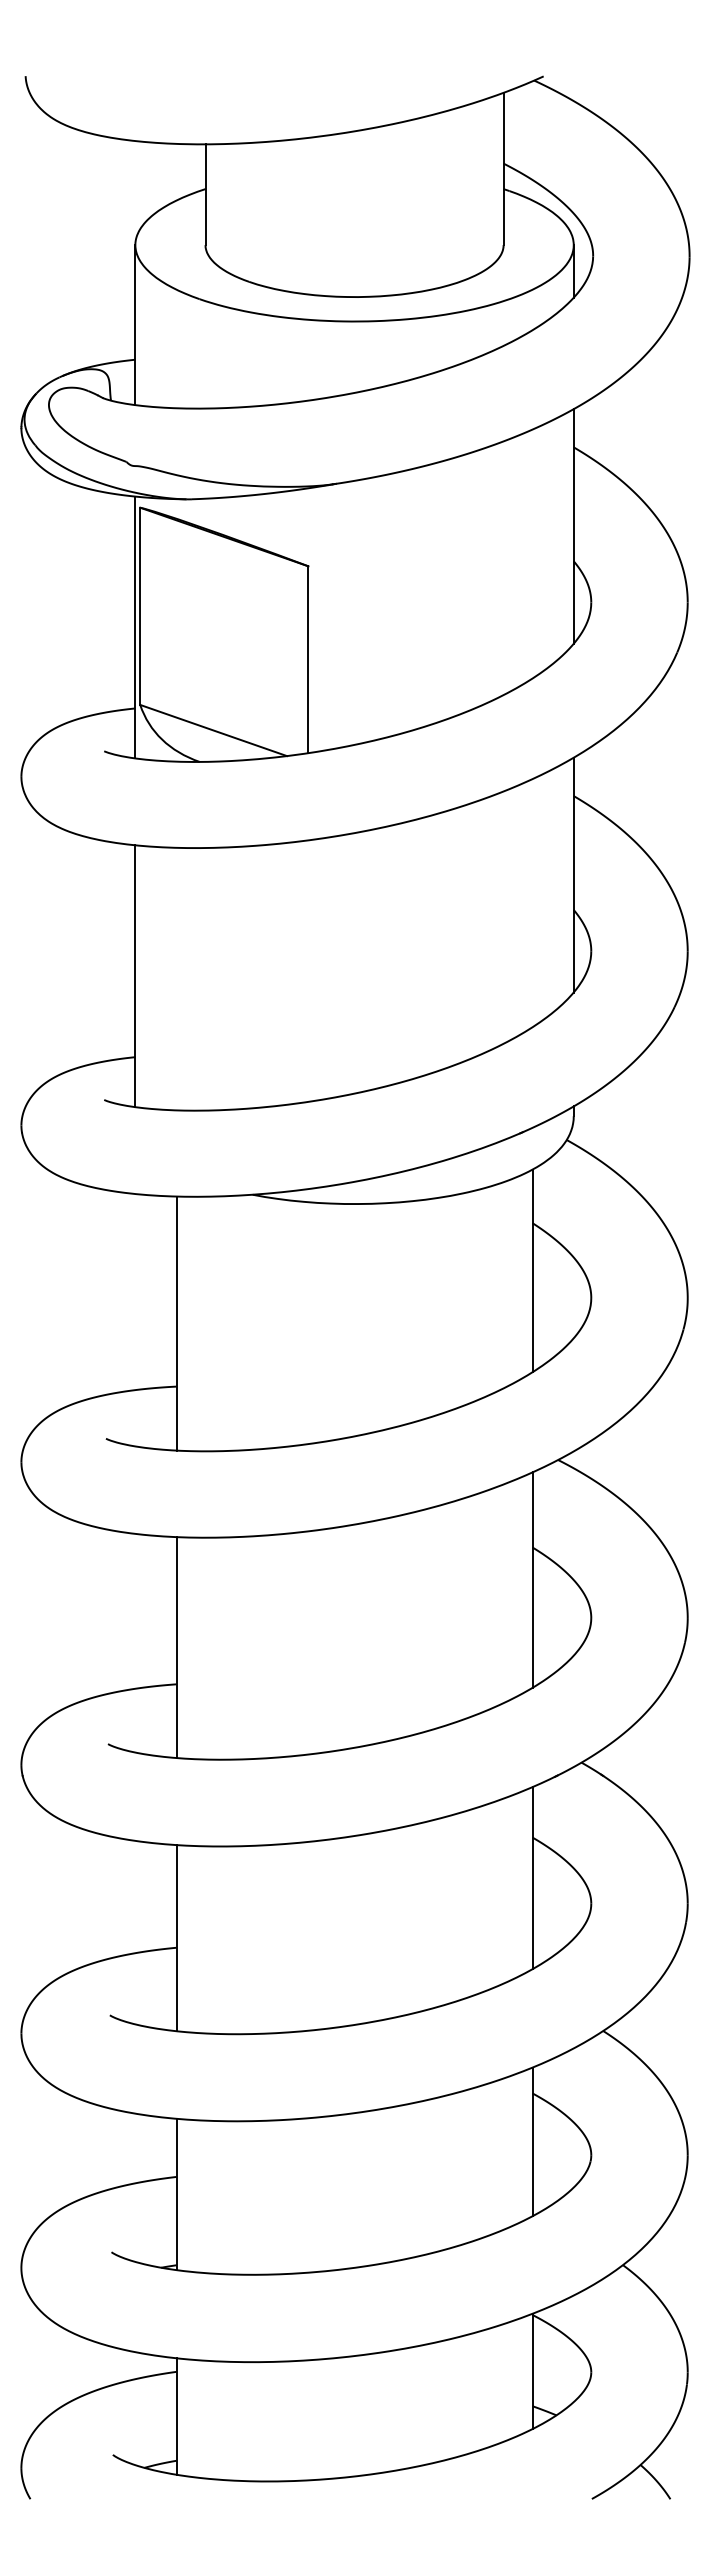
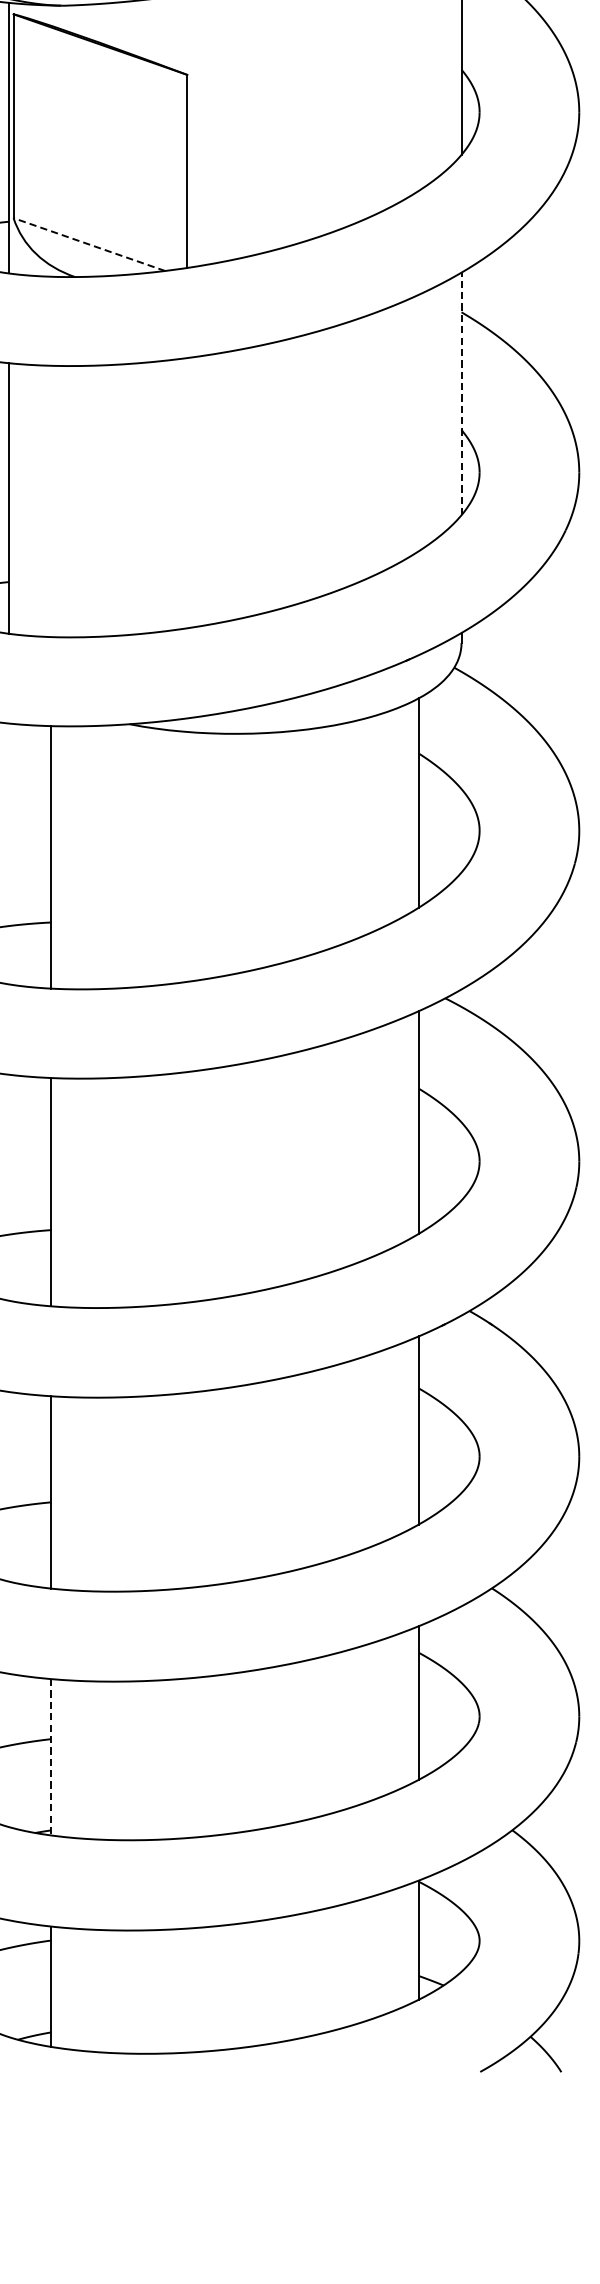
line: (213, 730) -> (89, 244), solid -> dashed
line: (573, 874) -> (461, 393), solid -> dashed
line: (176, 2194) -> (51, 1757), solid -> dashed

